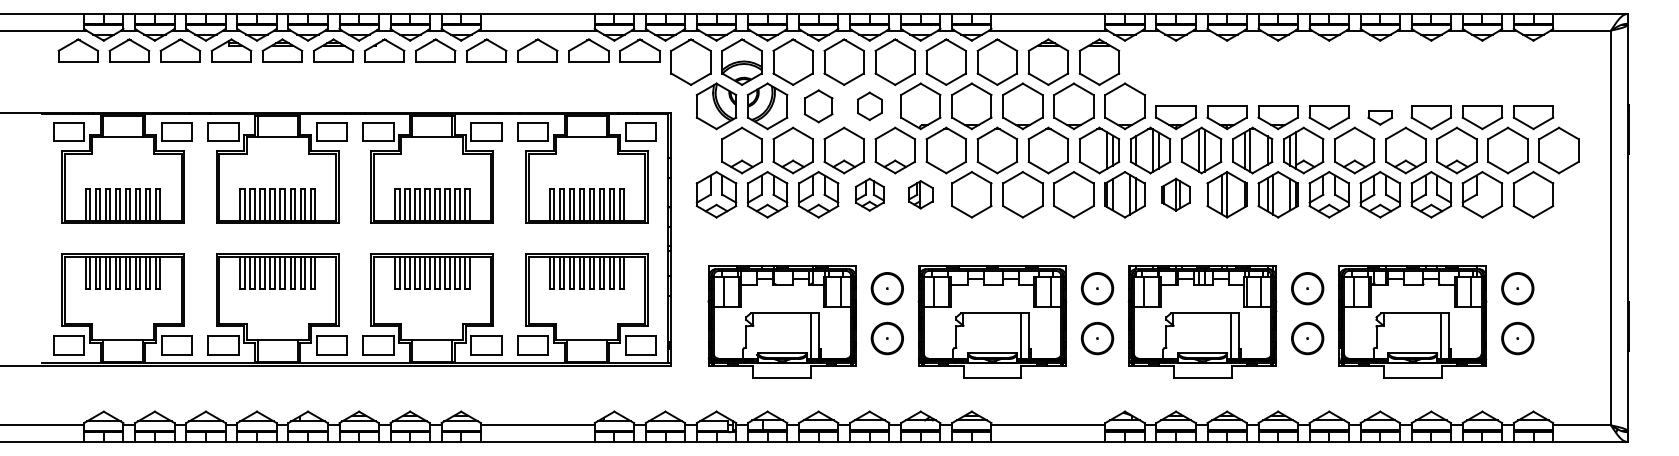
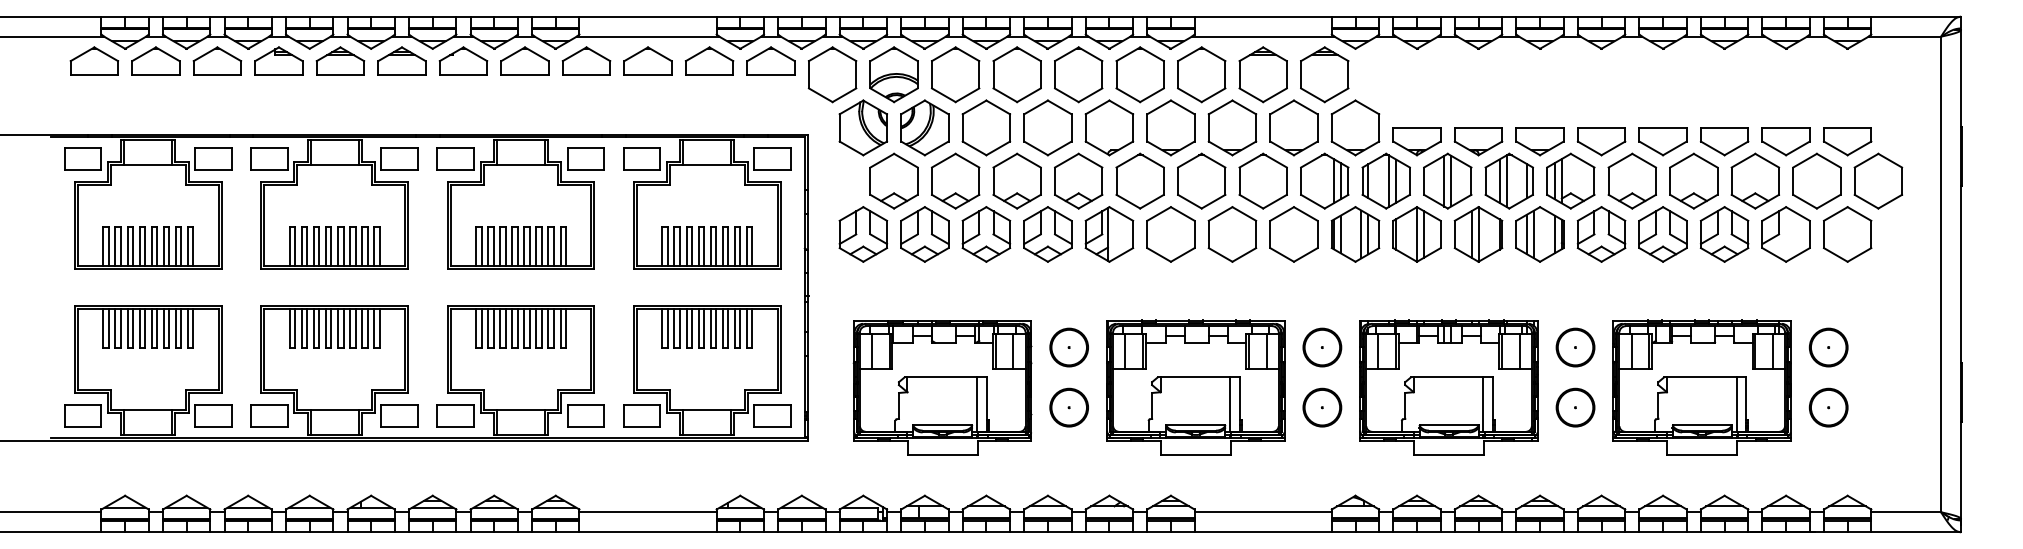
part: (818, 105) -> (986, 127), size x1.43
part: (869, 105) -> (1047, 127), size x1.67
part: (1379, 117) -> (1662, 141), size x1.67
part: (869, 194) -> (1047, 234), size x1.43
part: (920, 194) -> (1109, 234), size x1.67
part: (1175, 194) -> (1416, 234), size x1.43

